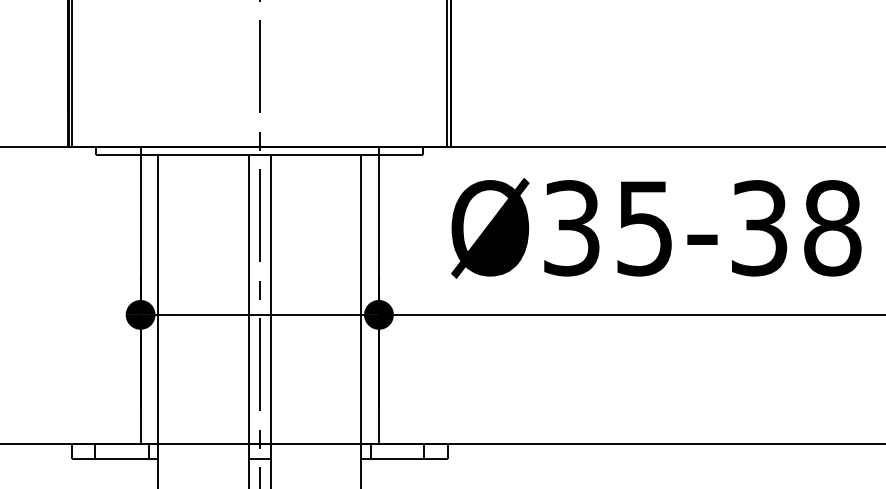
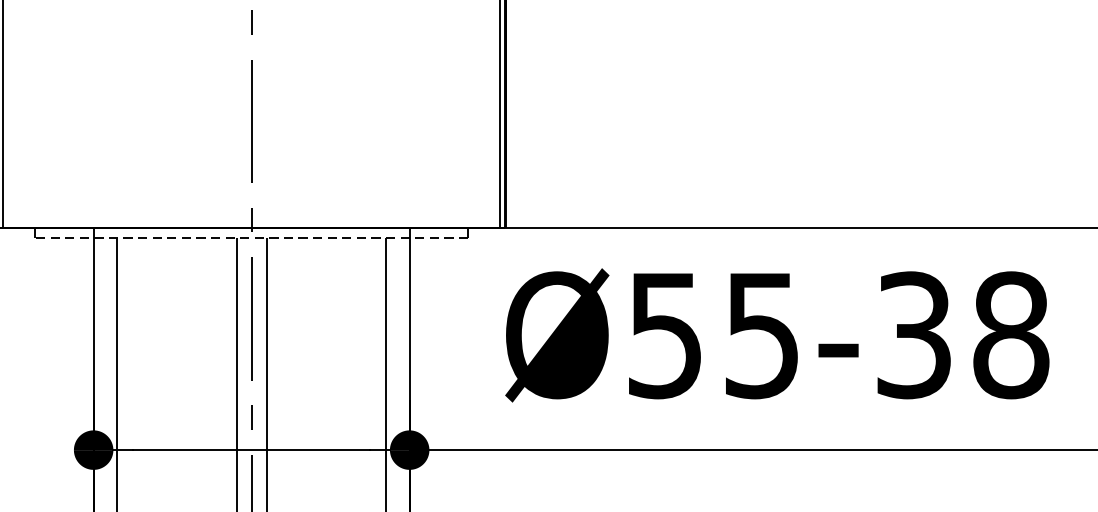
line: (259, 154) -> (251, 237), solid -> dashed
text: (571, 228) -> (664, 335), Ø35-38 -> Ø55-38

